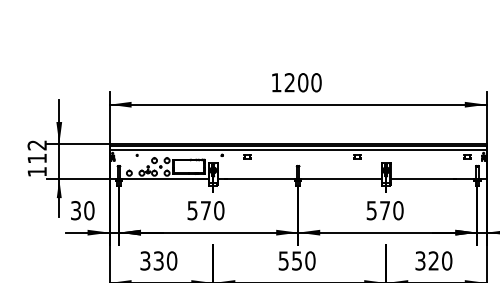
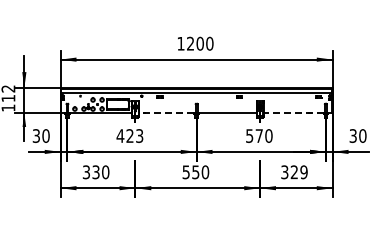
line: (256, 179) -> (166, 113), solid -> dashed
line: (432, 179) -> (293, 113), solid -> dashed
text: (205, 209) -> (129, 135), 570 -> 423
text: (446, 261) -> (303, 172), 320 -> 329

